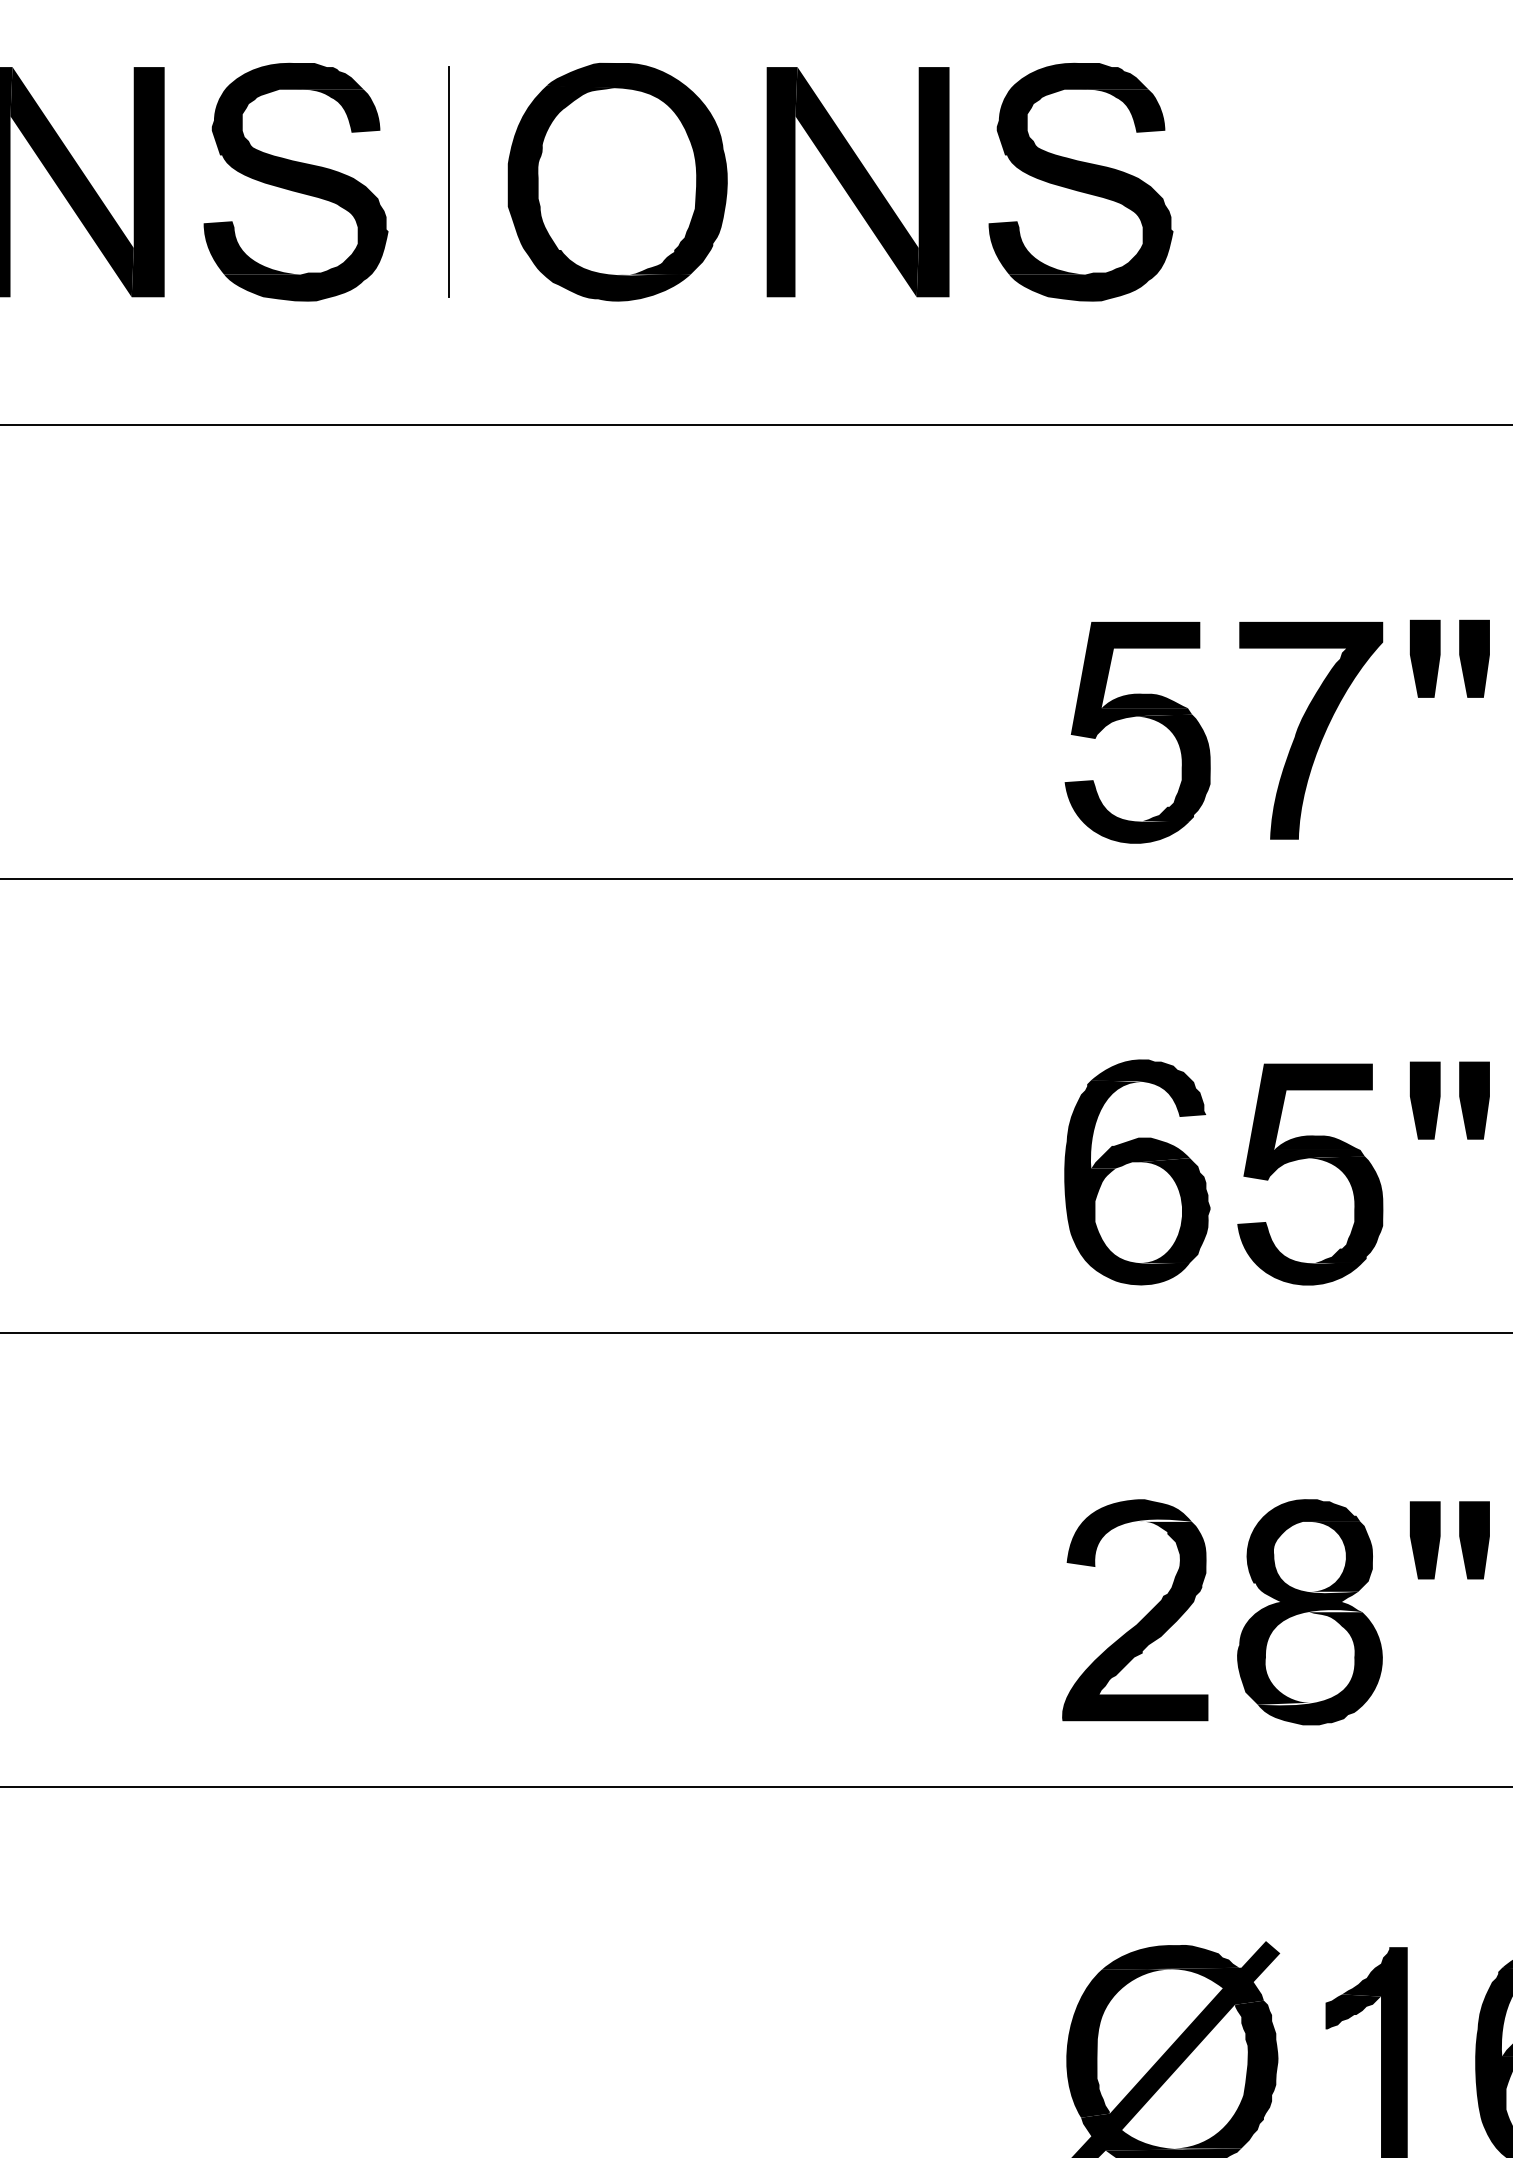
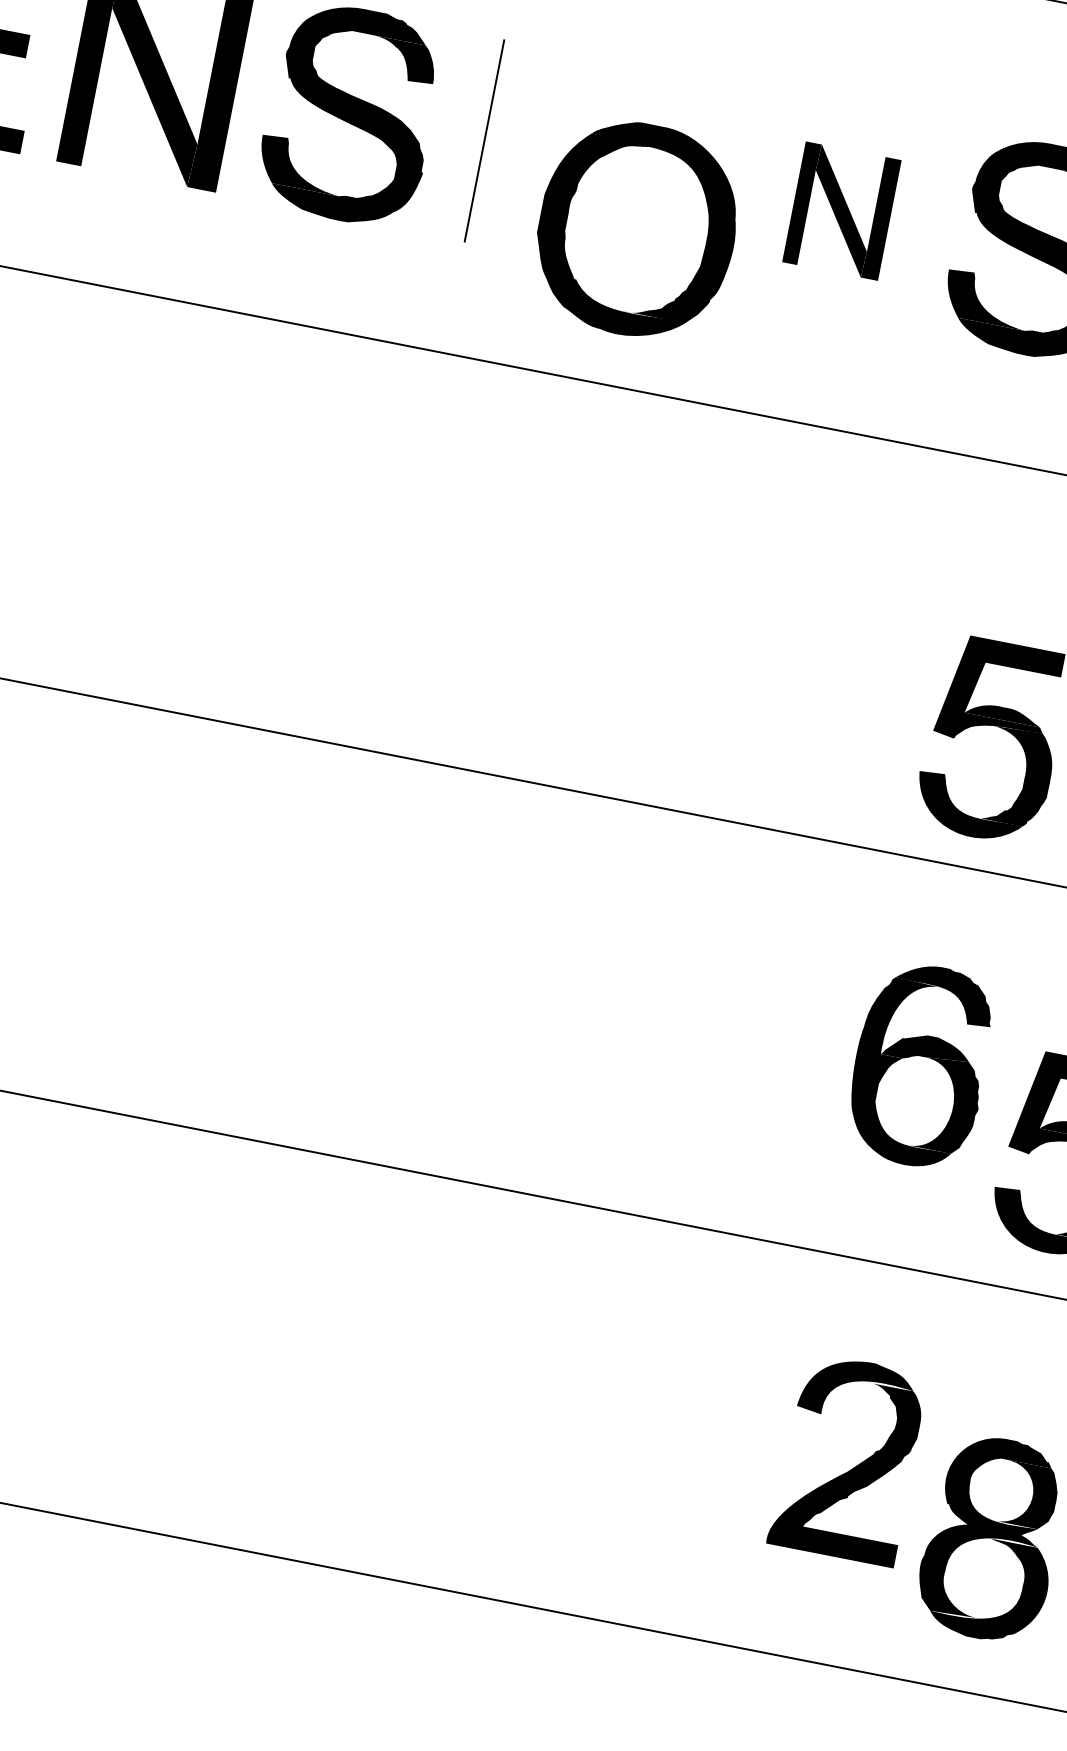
part: (617, 181) -> (637, 229), moved
part: (857, 182) -> (841, 211), size x0.6
part: (1137, 1172) -> (920, 1065), moved
part: (1143, 1617) -> (854, 1466), moved

